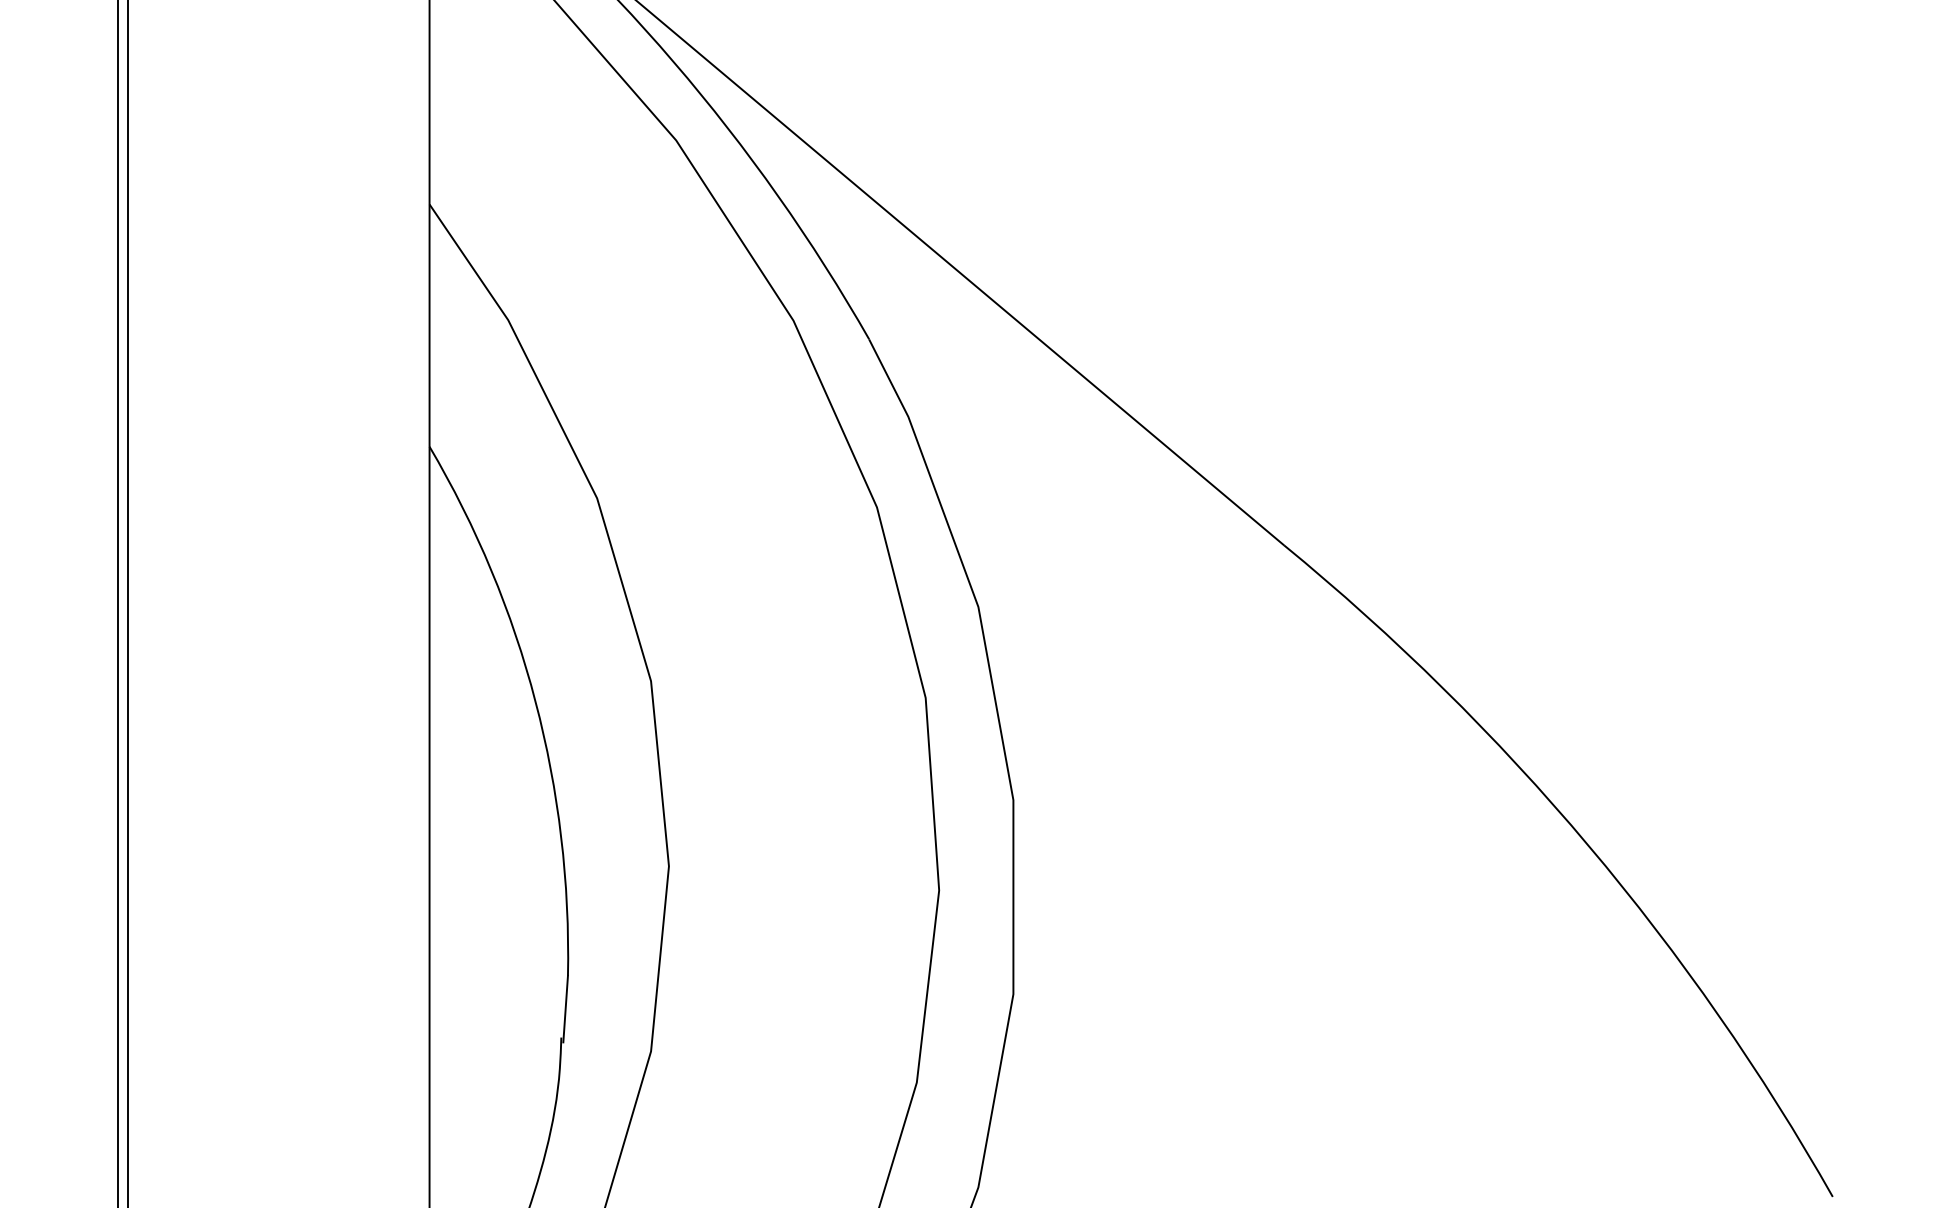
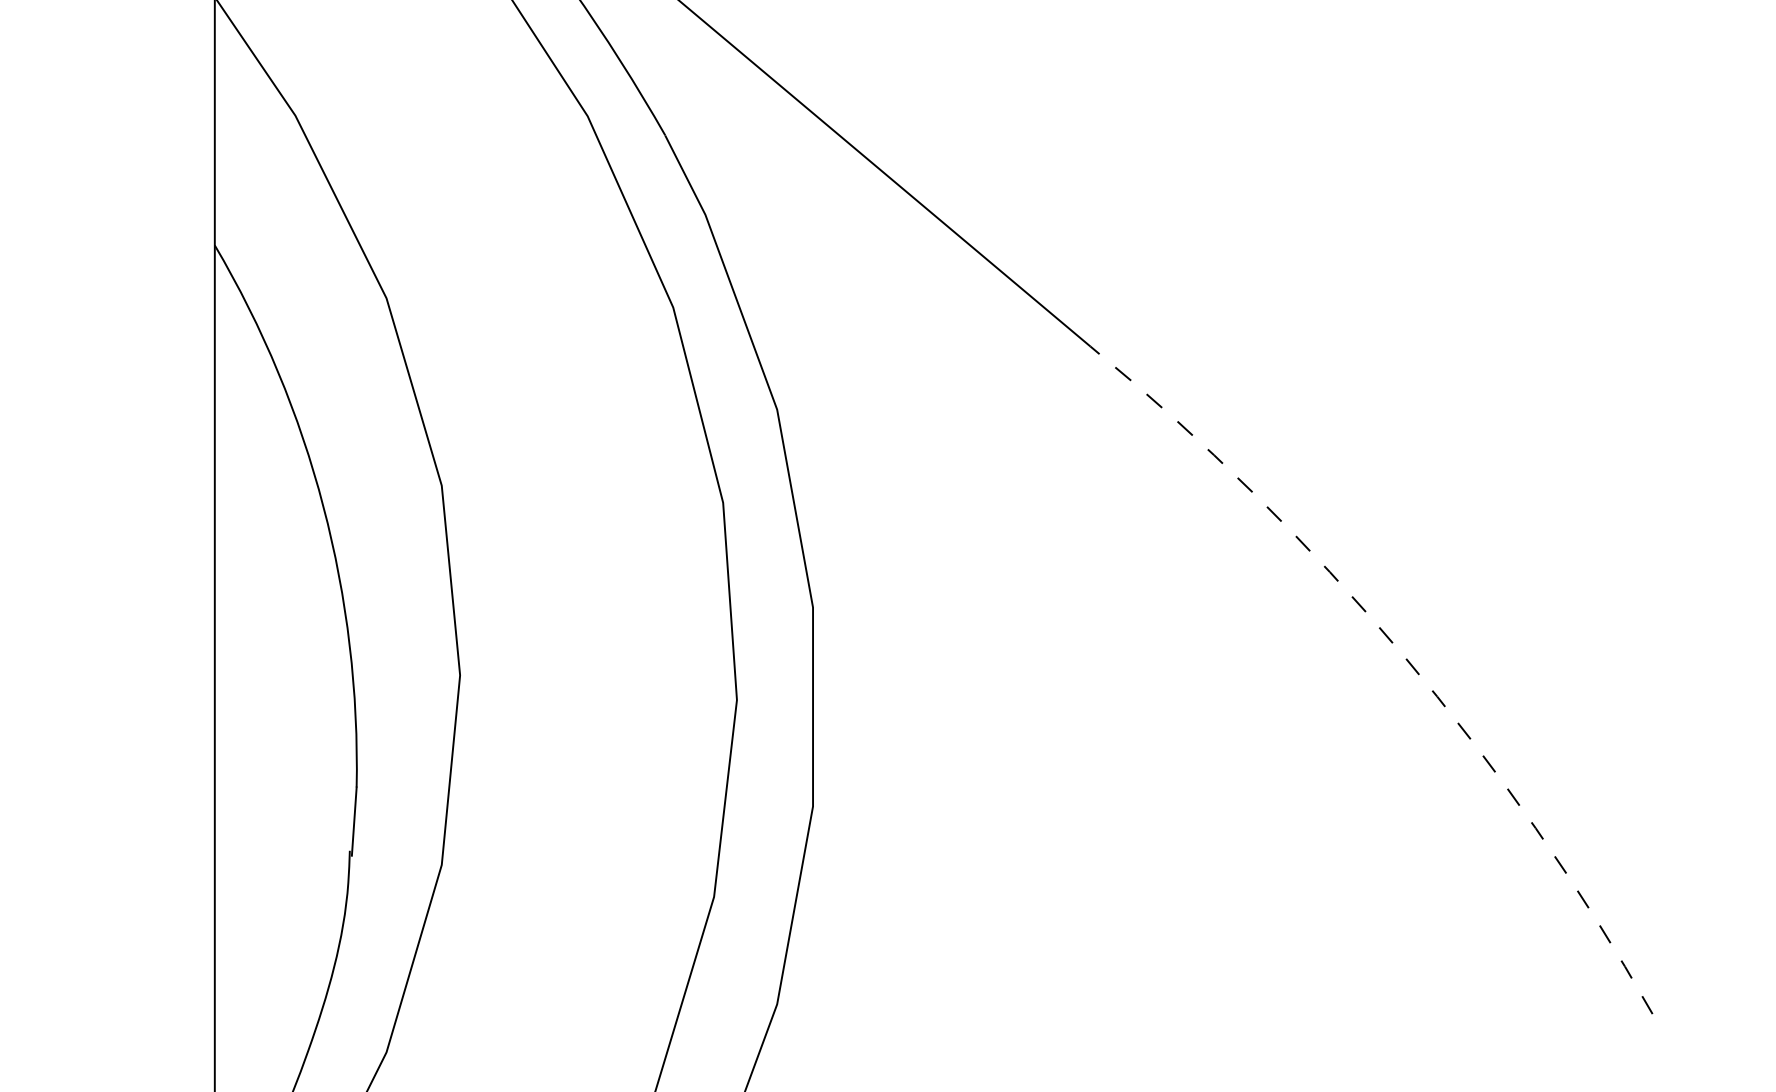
arc: (1588, 845) -> (1402, 654), solid -> dashed

